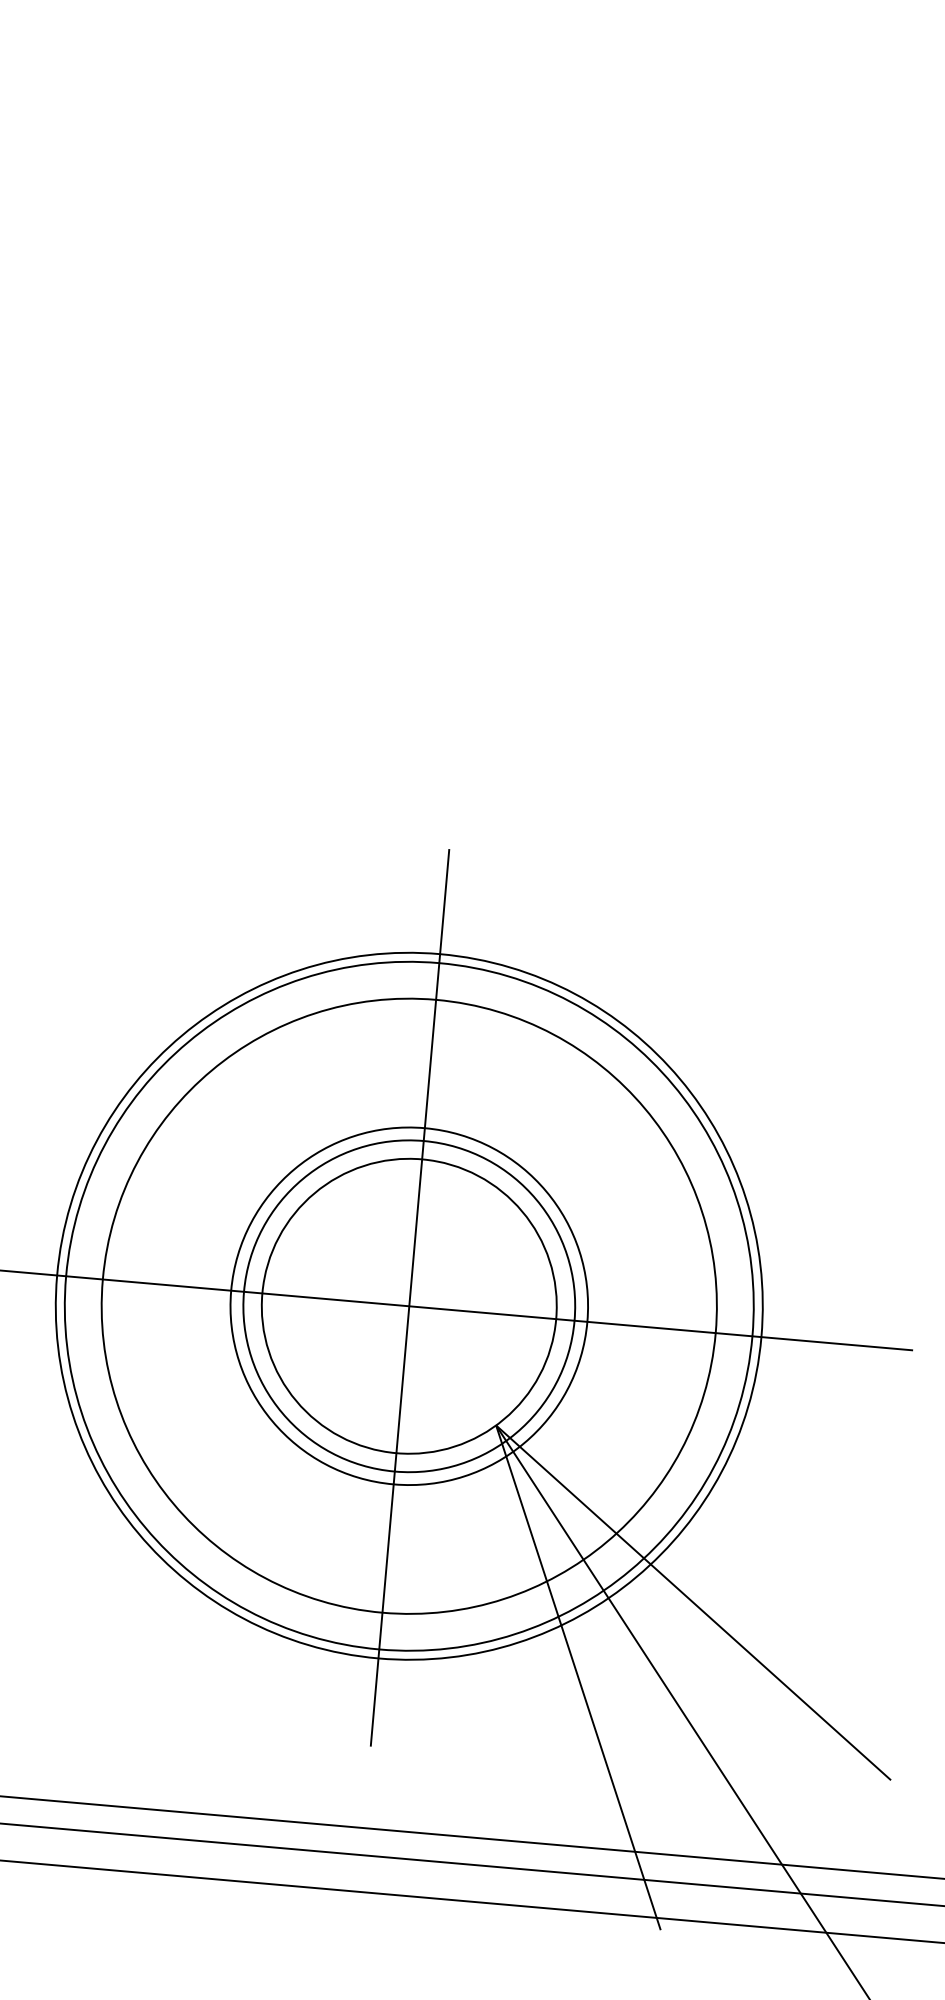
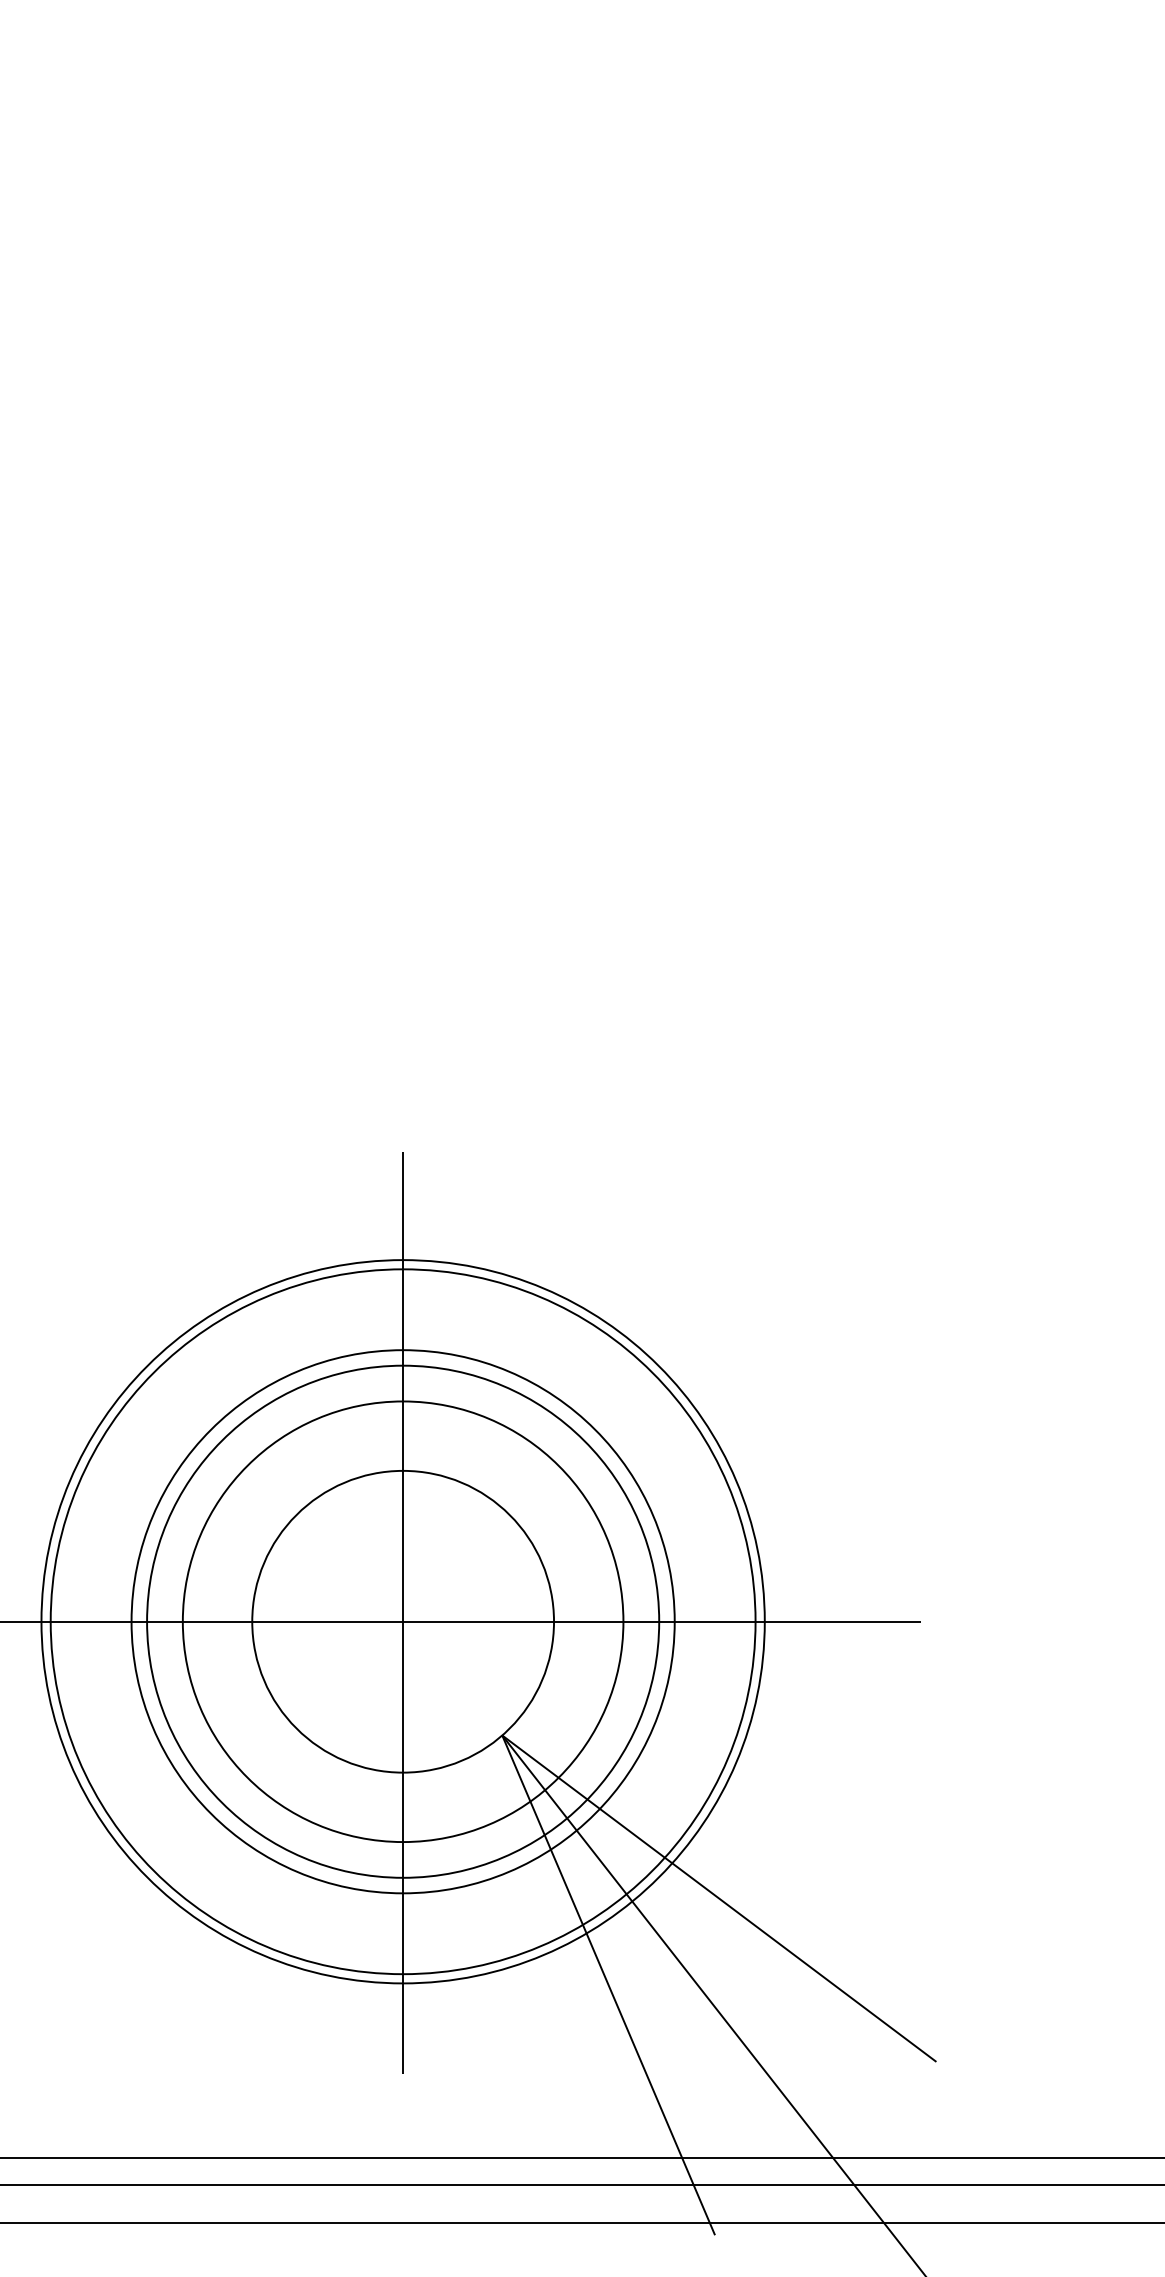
circle: (408, 1305) -> (402, 1621), size x0.7
circle: (408, 1305) -> (402, 1621), size x1.6
circle: (409, 1306) -> (403, 1621), size x1.4

